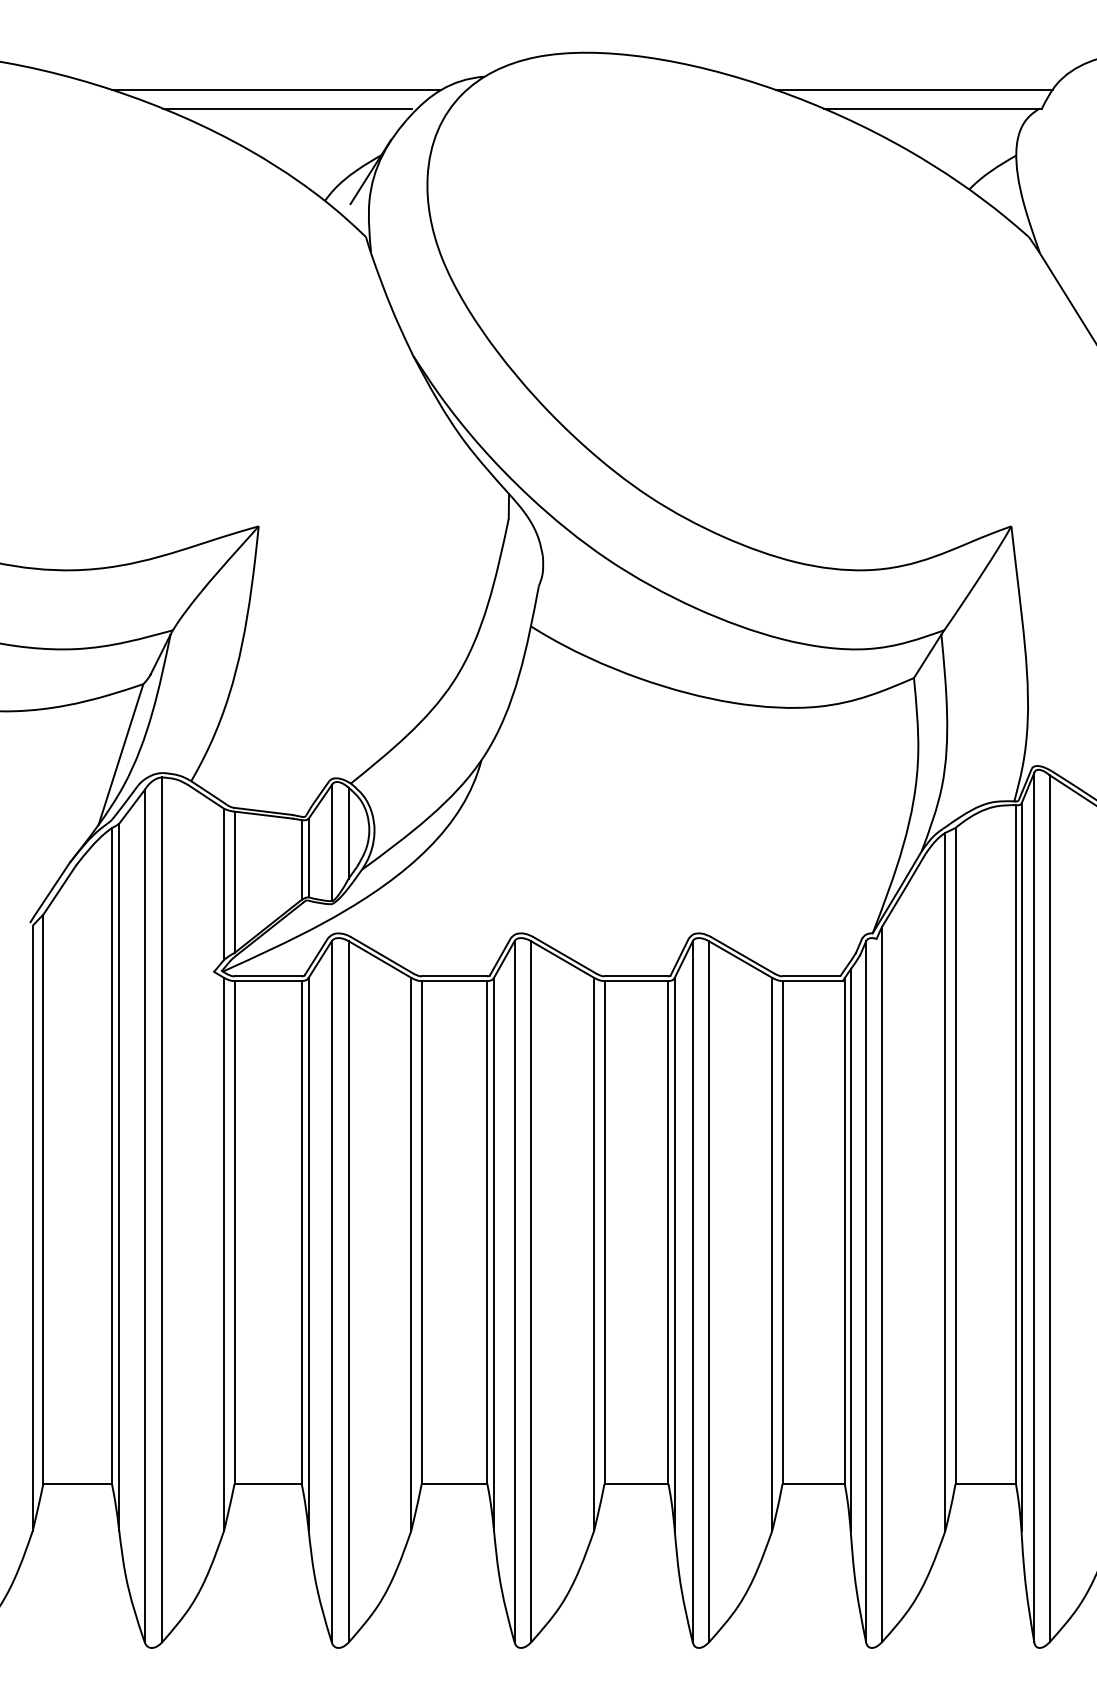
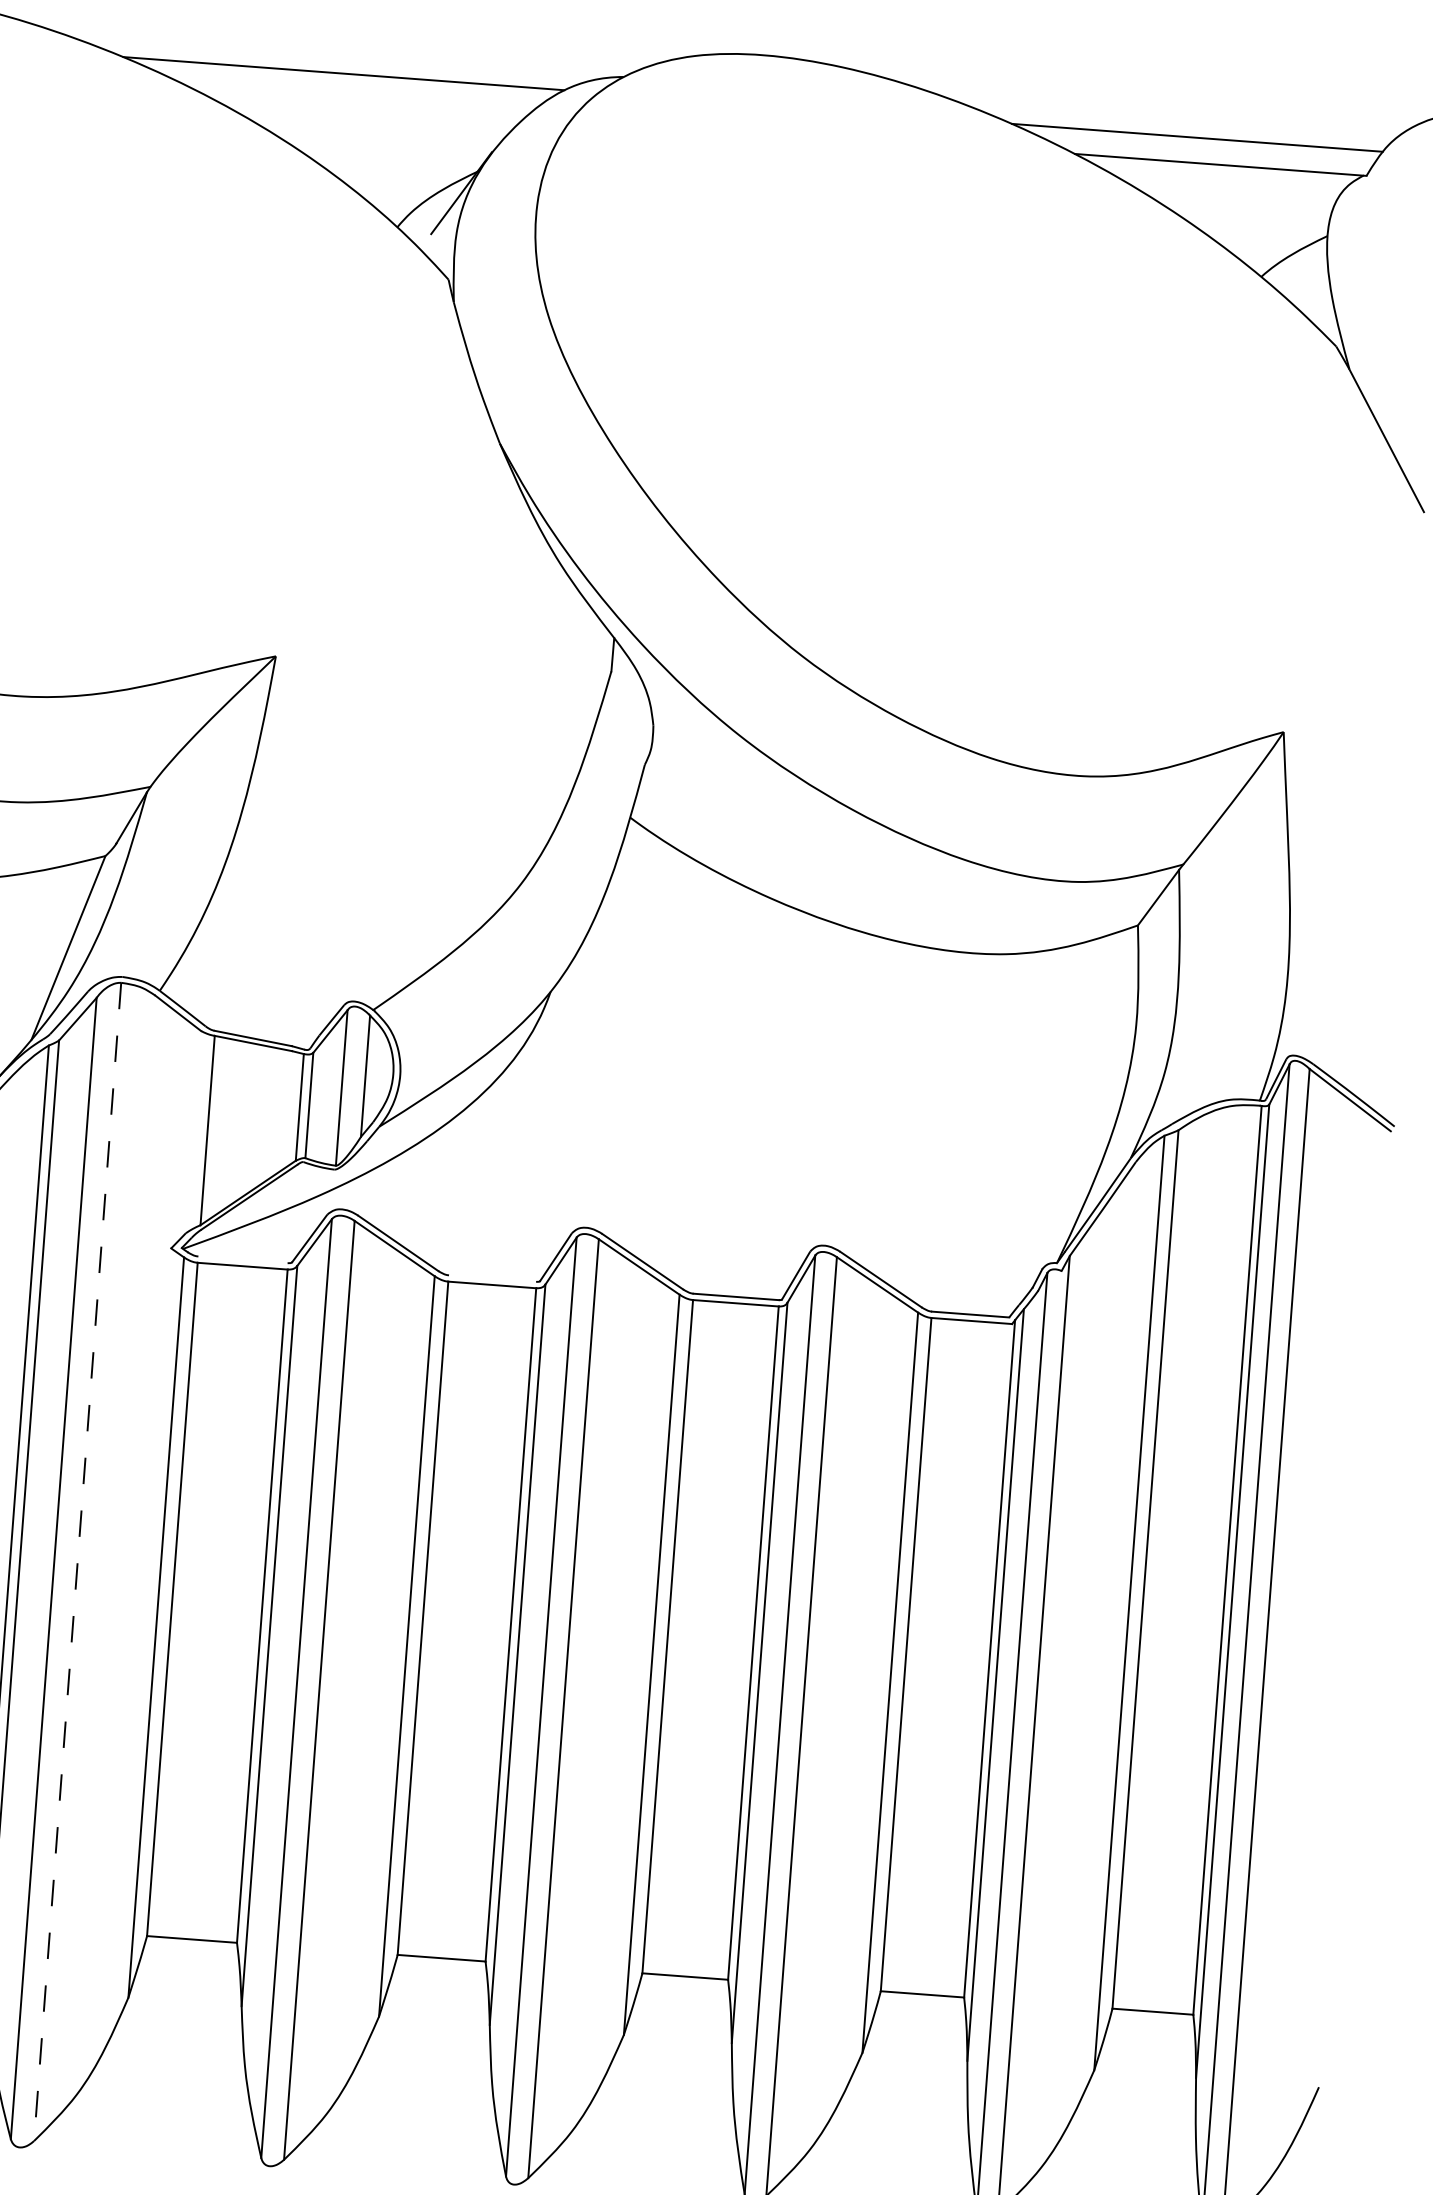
line: (287, 108) -> (356, 99), removed
line: (224, 883) -> (194, 1131), removed
line: (267, 976) -> (242, 1259), removed
line: (454, 976) -> (492, 1278), removed
line: (162, 1210) -> (78, 1562), solid -> dashed

